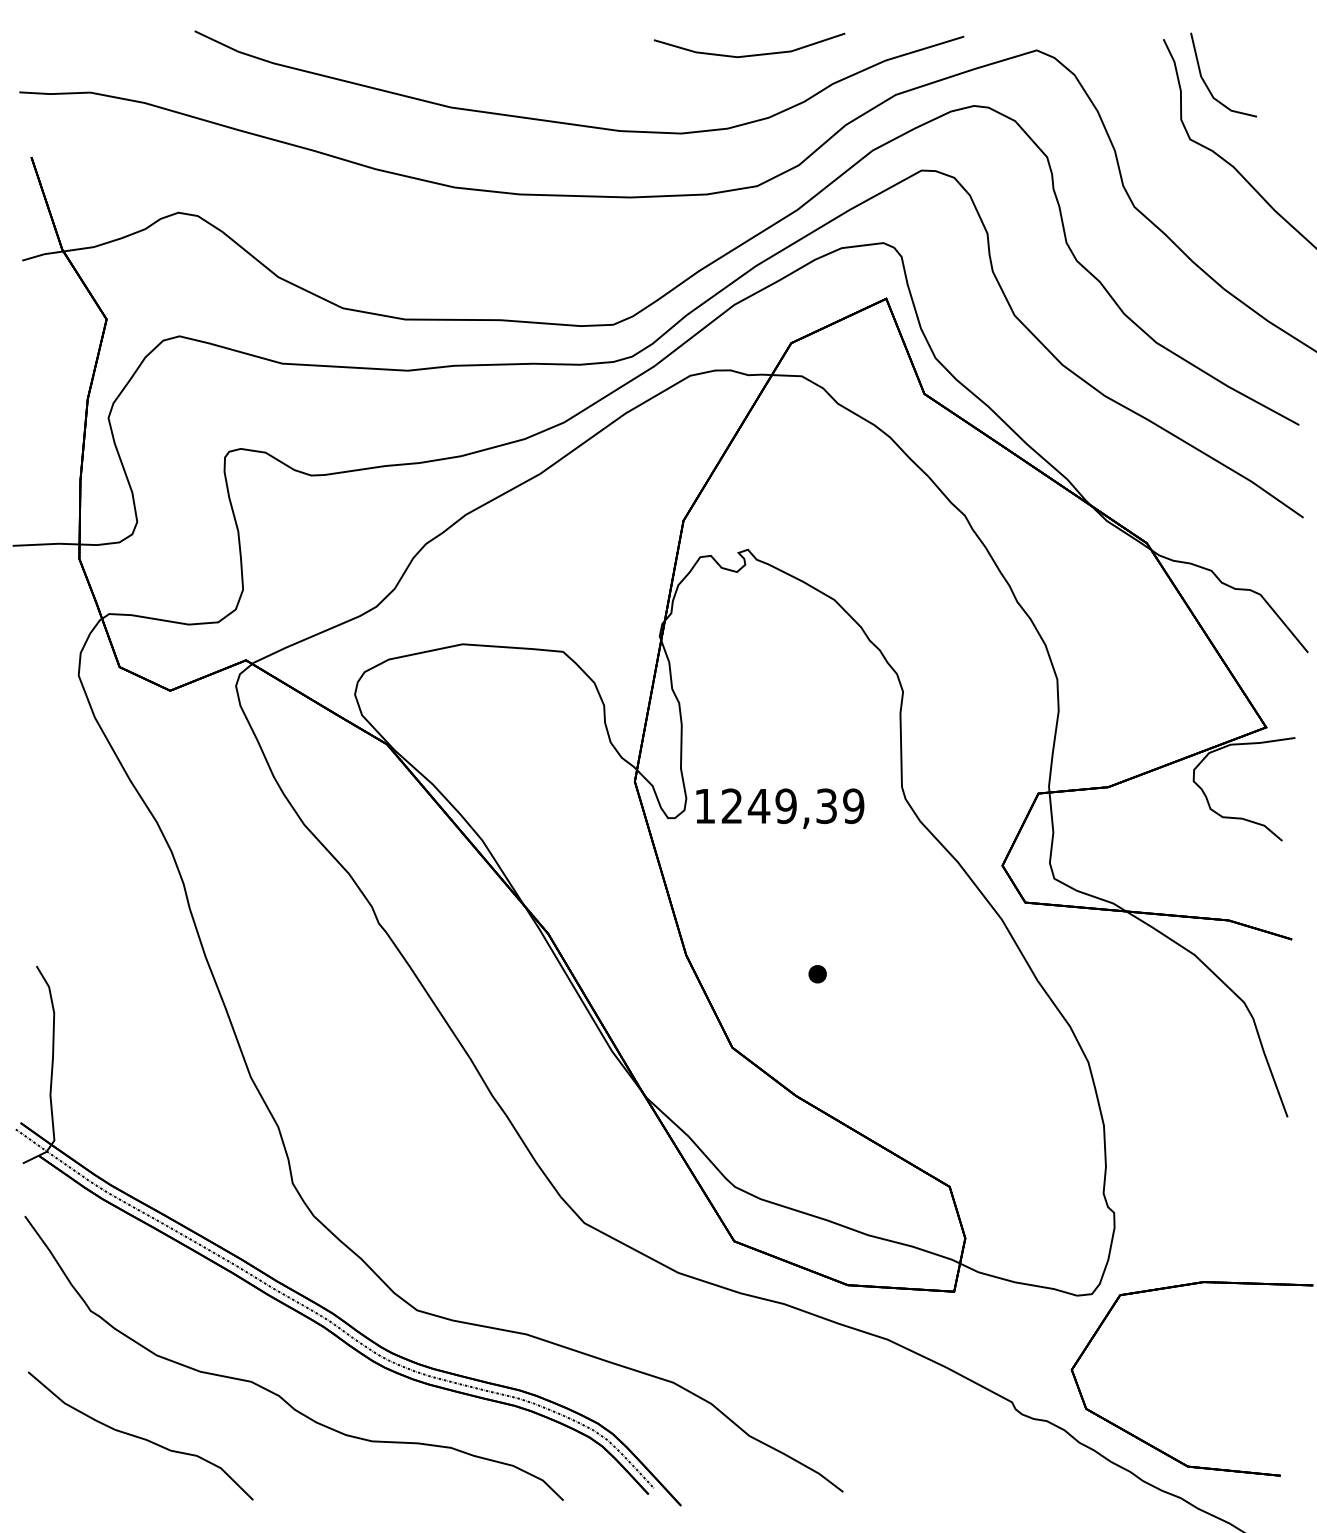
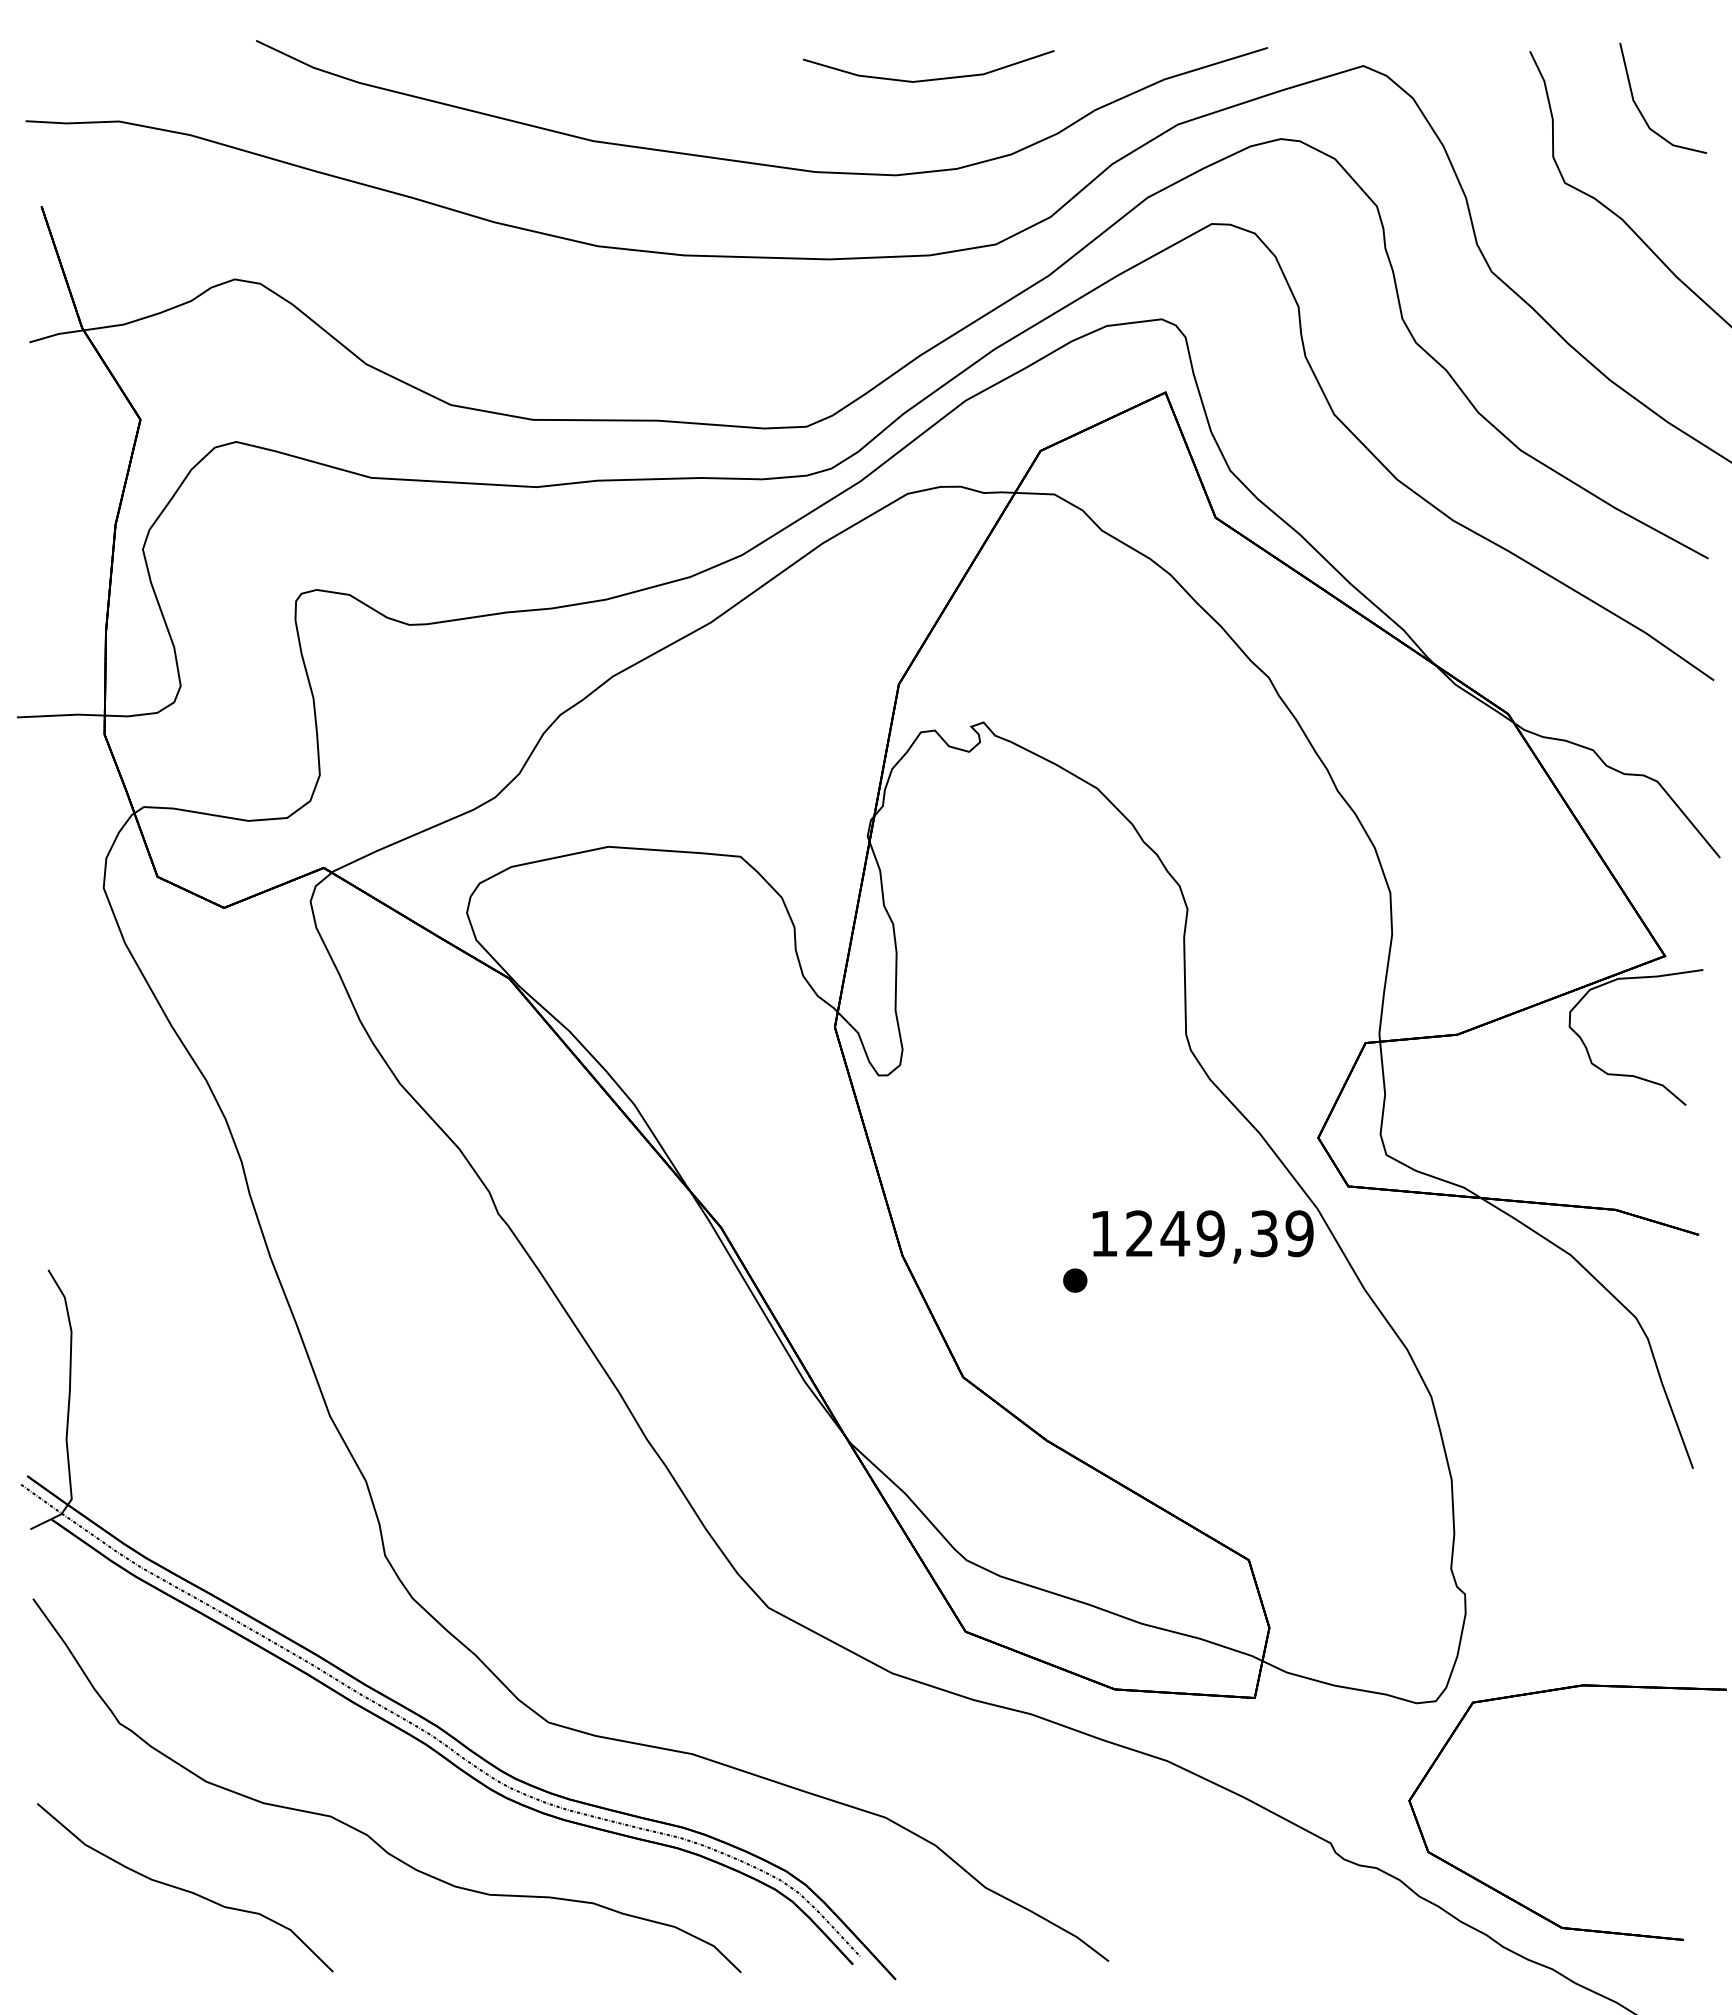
line: (753, 54) -> (933, 78), moved
line: (1205, 82) -> (1639, 108), moved
text: (779, 808) -> (1202, 1236), moved

